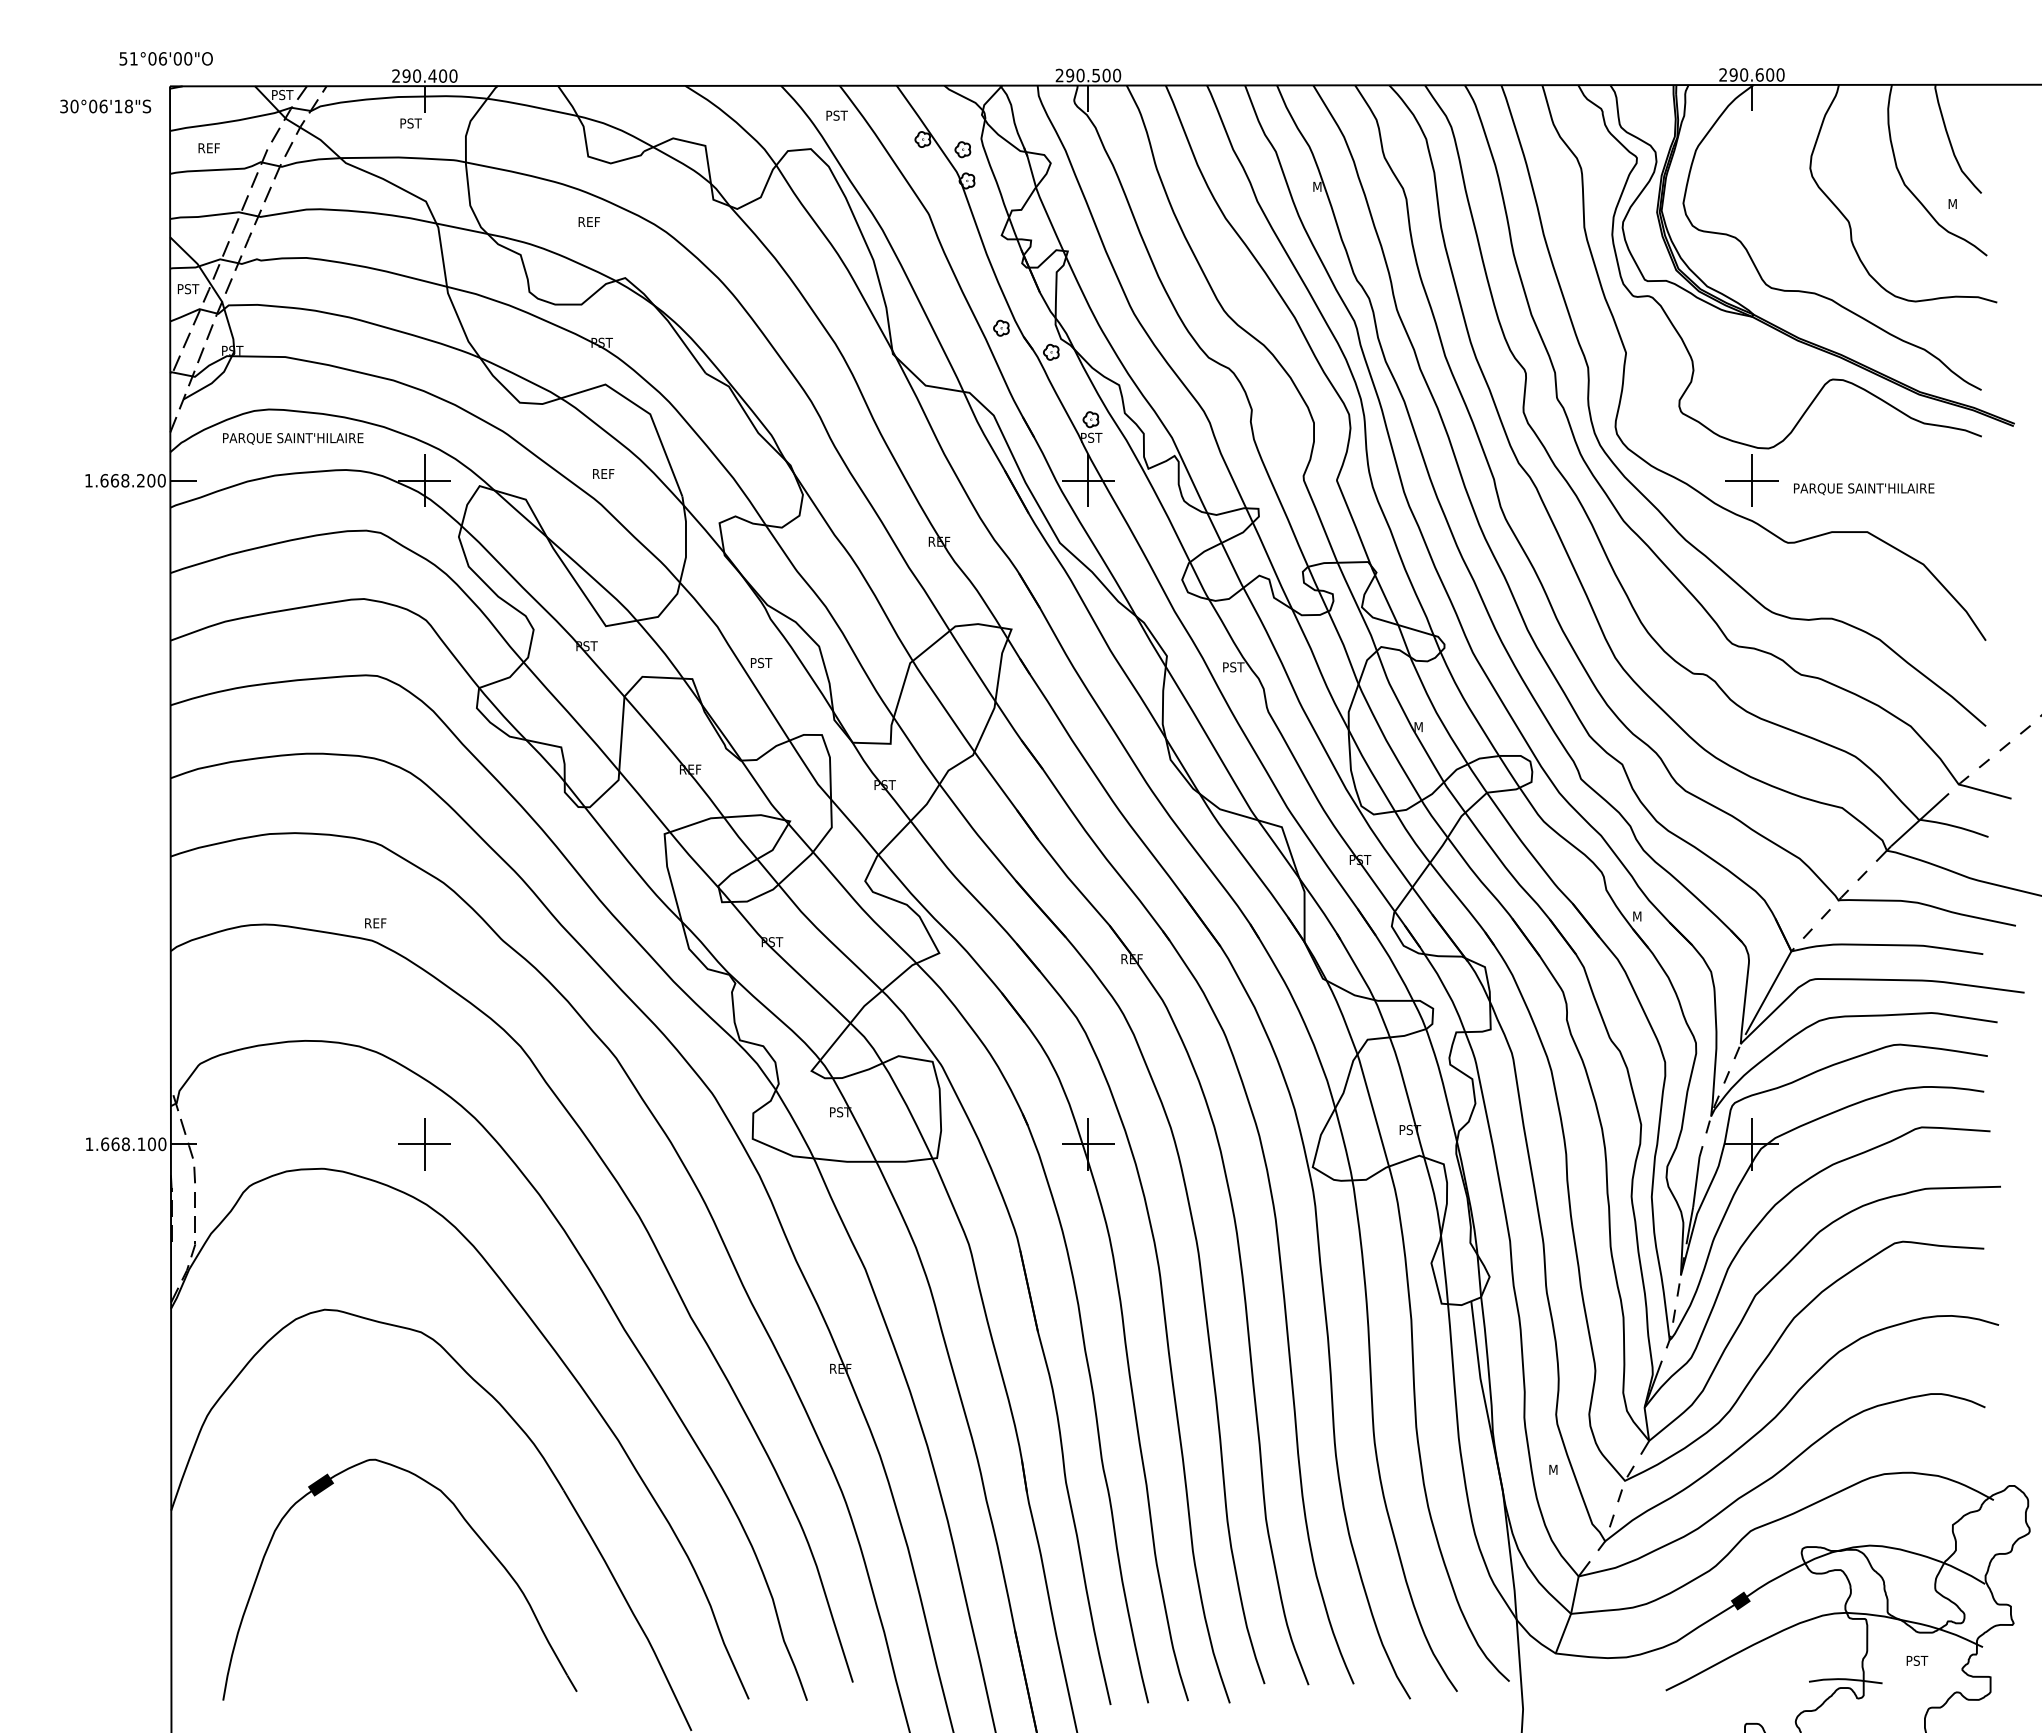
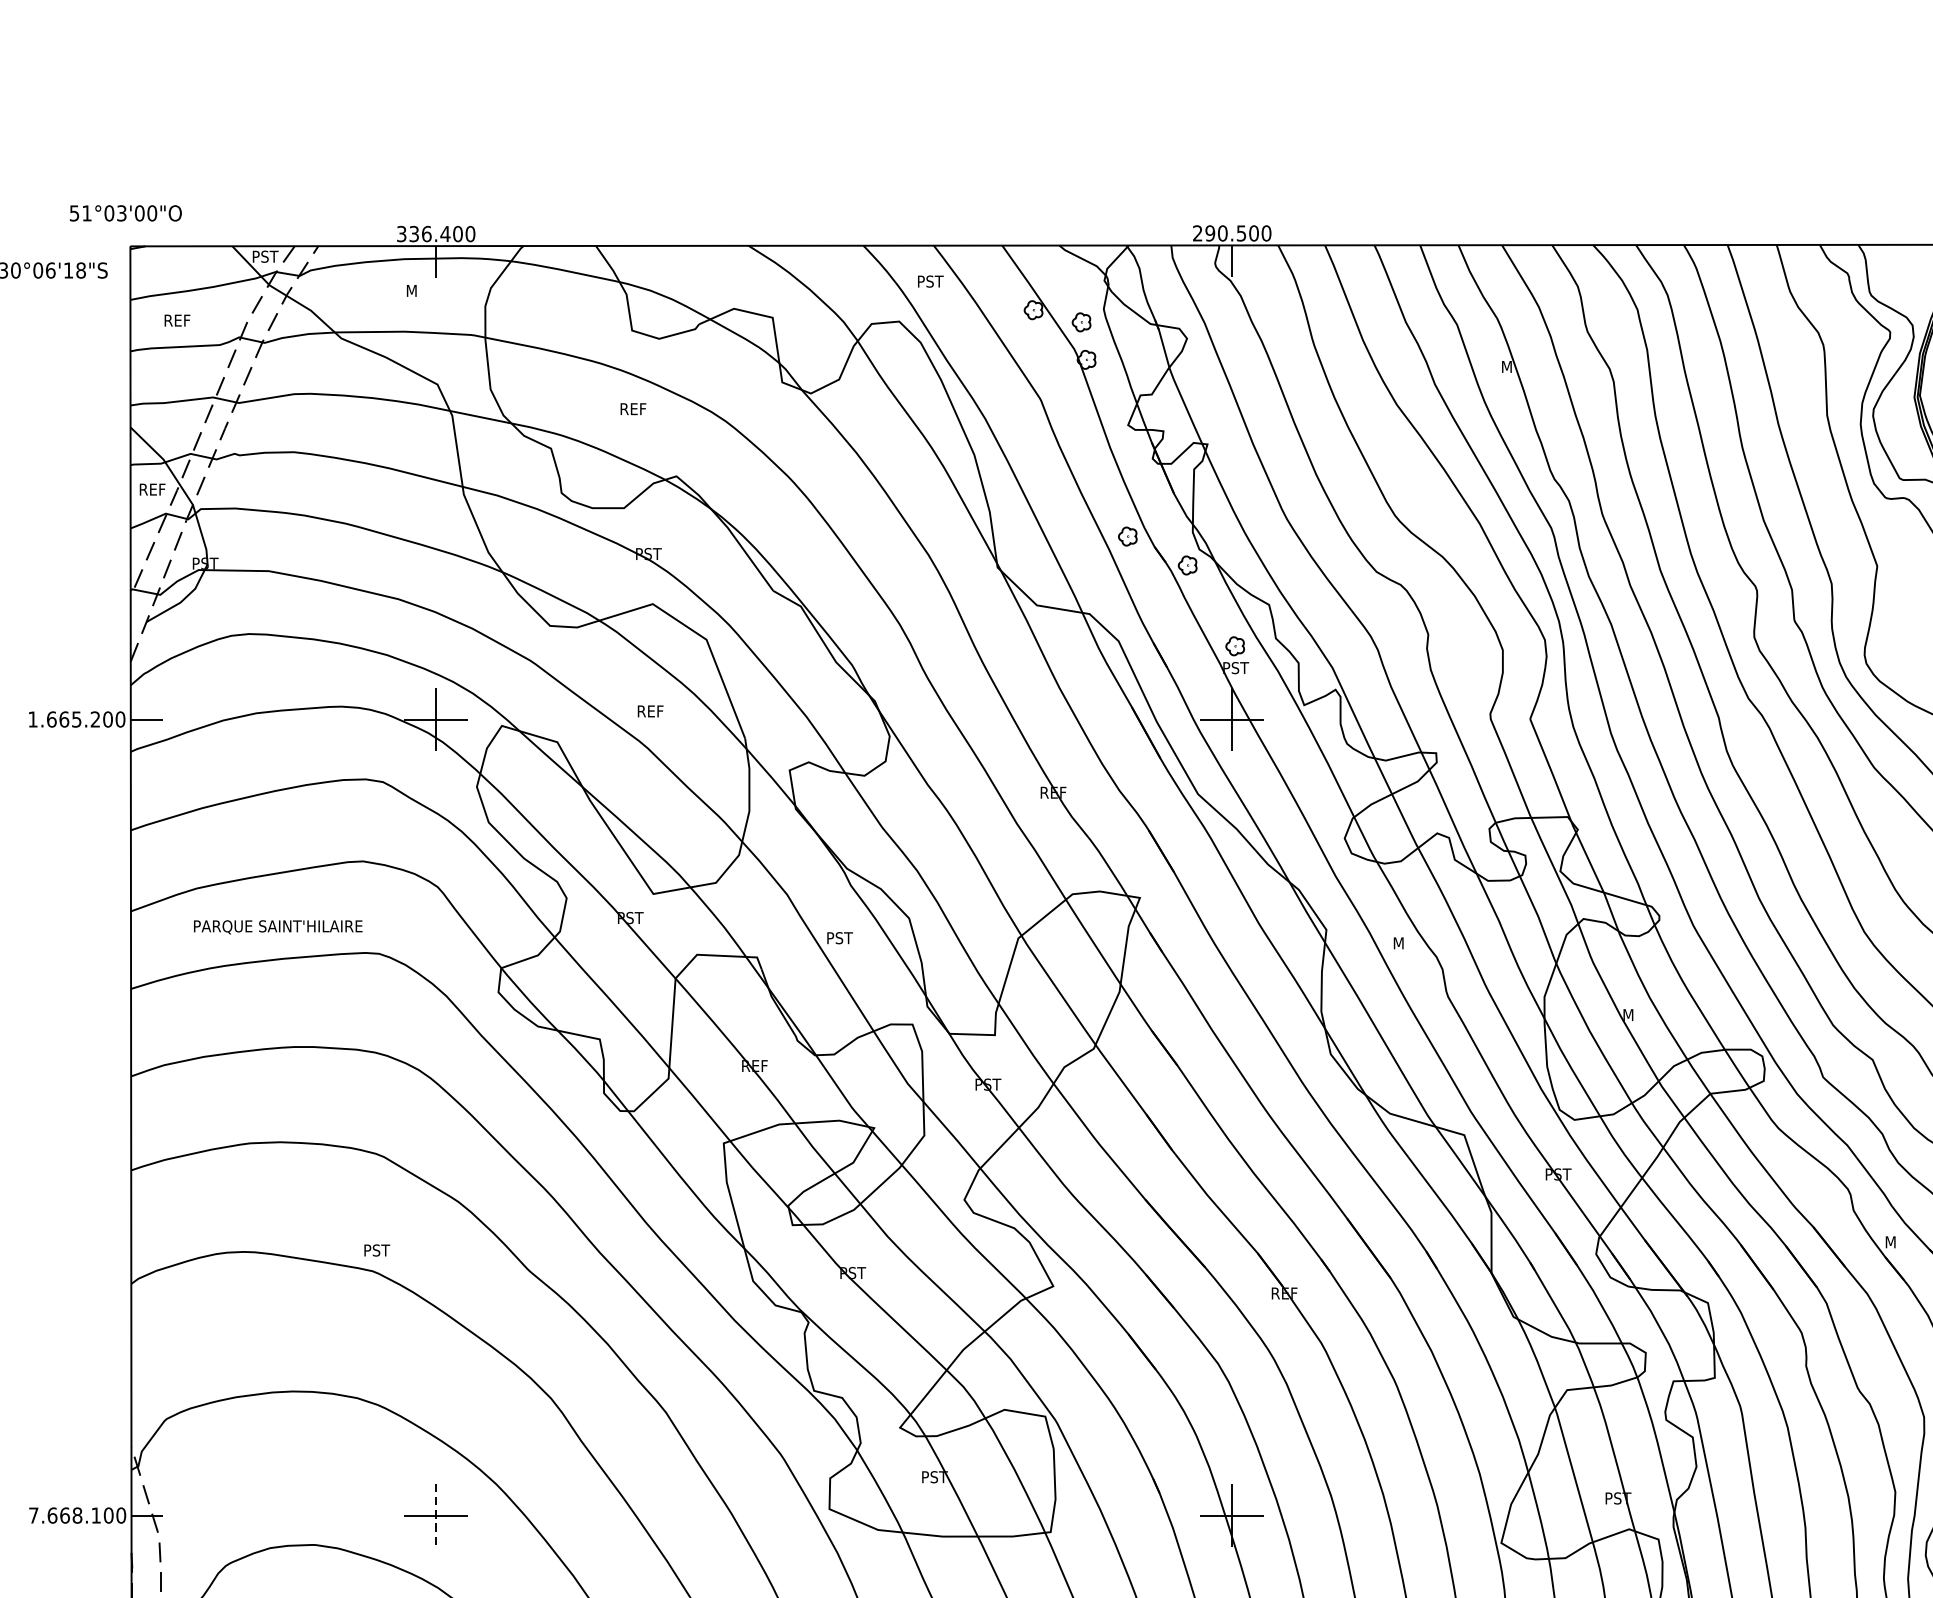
text: (163, 58) -> (122, 212), 51°06'00"O -> 51°03'00"O
text: (406, 75) -> (414, 233), 290.400 -> 336.400
text: (411, 123) -> (420, 290), PST -> M
text: (188, 289) -> (152, 490), PST -> REF
text: (293, 438) -> (278, 926), moved
text: (125, 480) -> (76, 719), 1.668.200 -> 1.665.200
text: (1234, 667) -> (1407, 943), PST -> M
text: (375, 923) -> (376, 1250), REF -> PST
text: (89, 1143) -> (33, 1514), 1.668.100 -> 7.668.100
line: (424, 1144) -> (435, 1515), solid -> dashed

